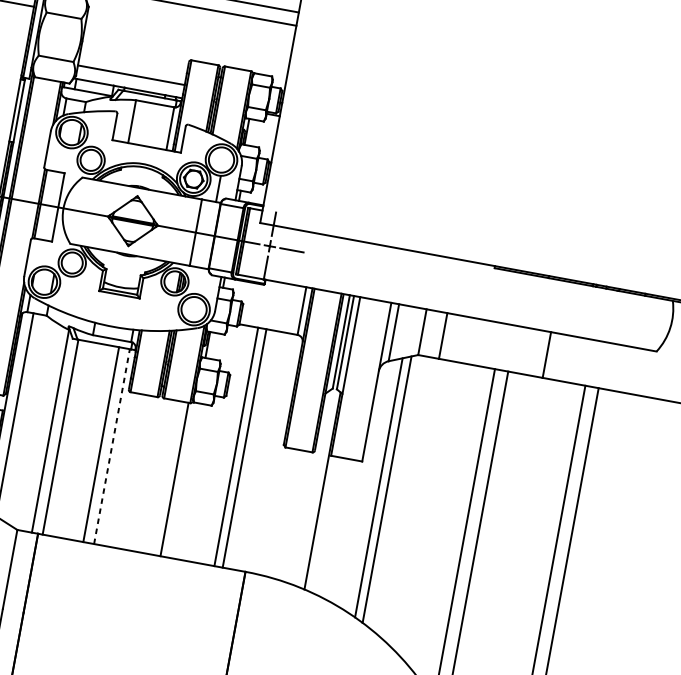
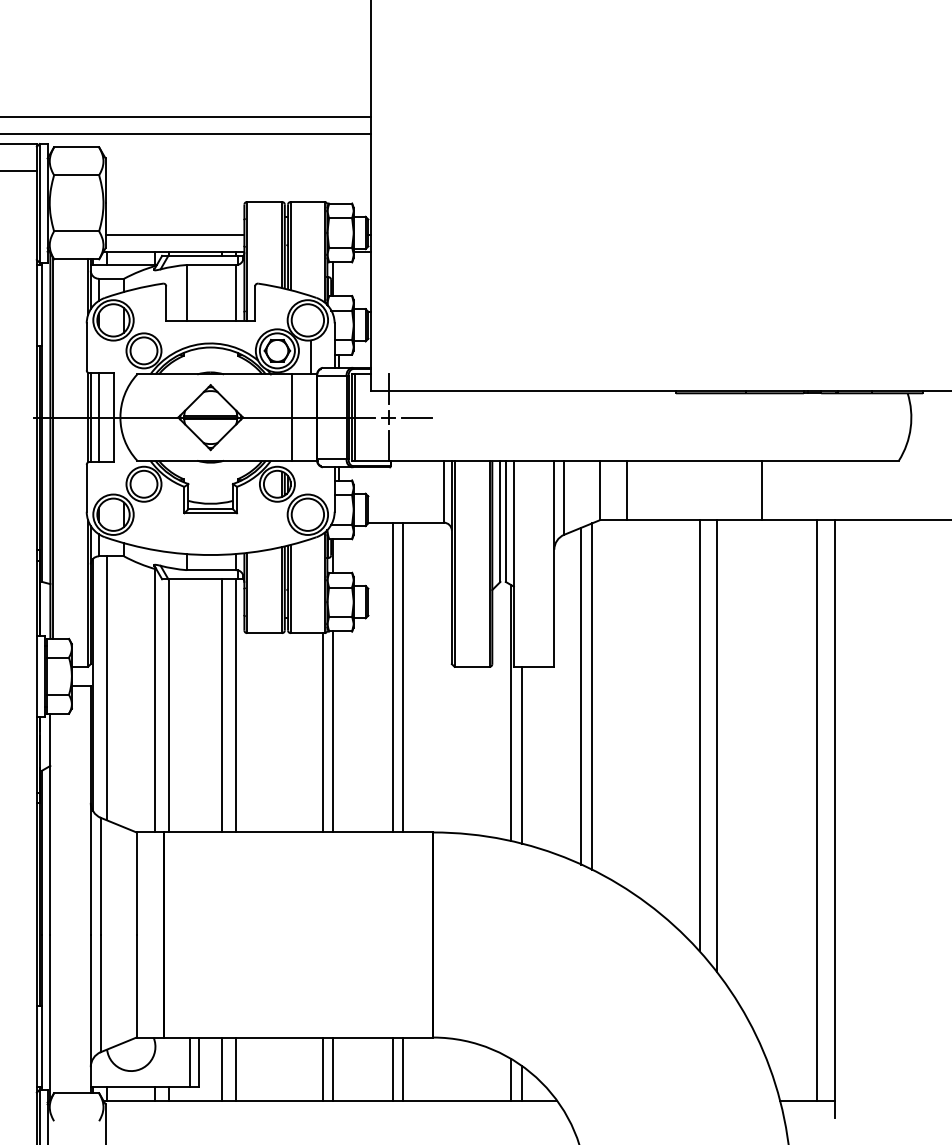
line: (46, 205) -> (98, 417), added
line: (112, 446) -> (236, 705), dashed -> solid
line: (183, 480) -> (333, 731), added
line: (324, 524) -> (521, 754), added

